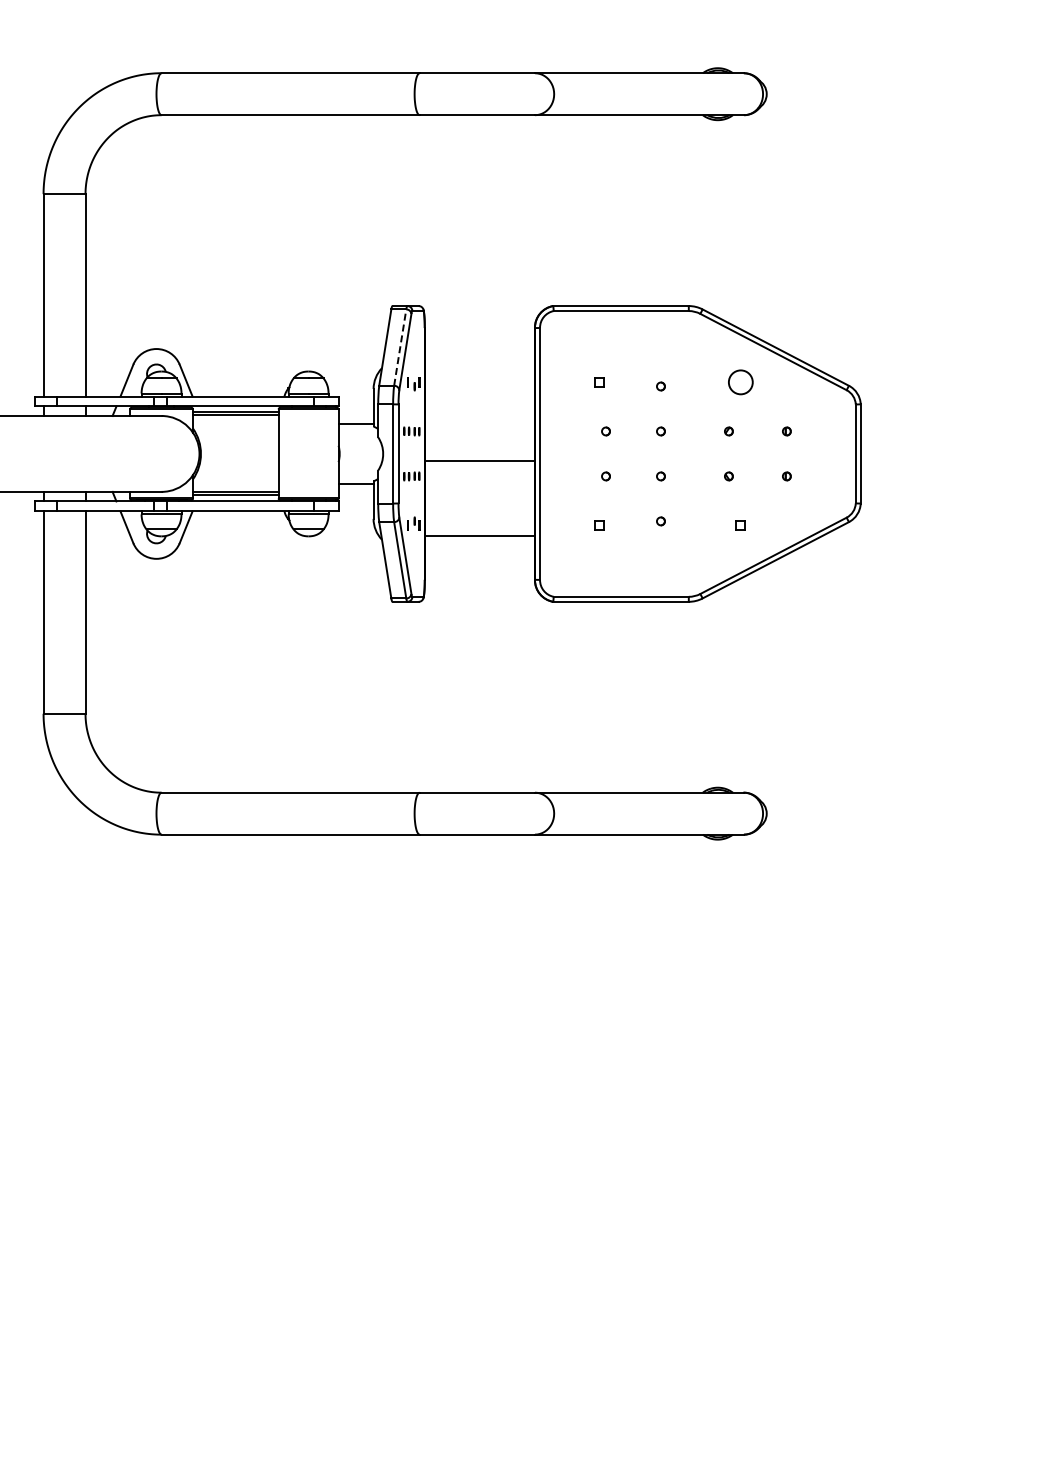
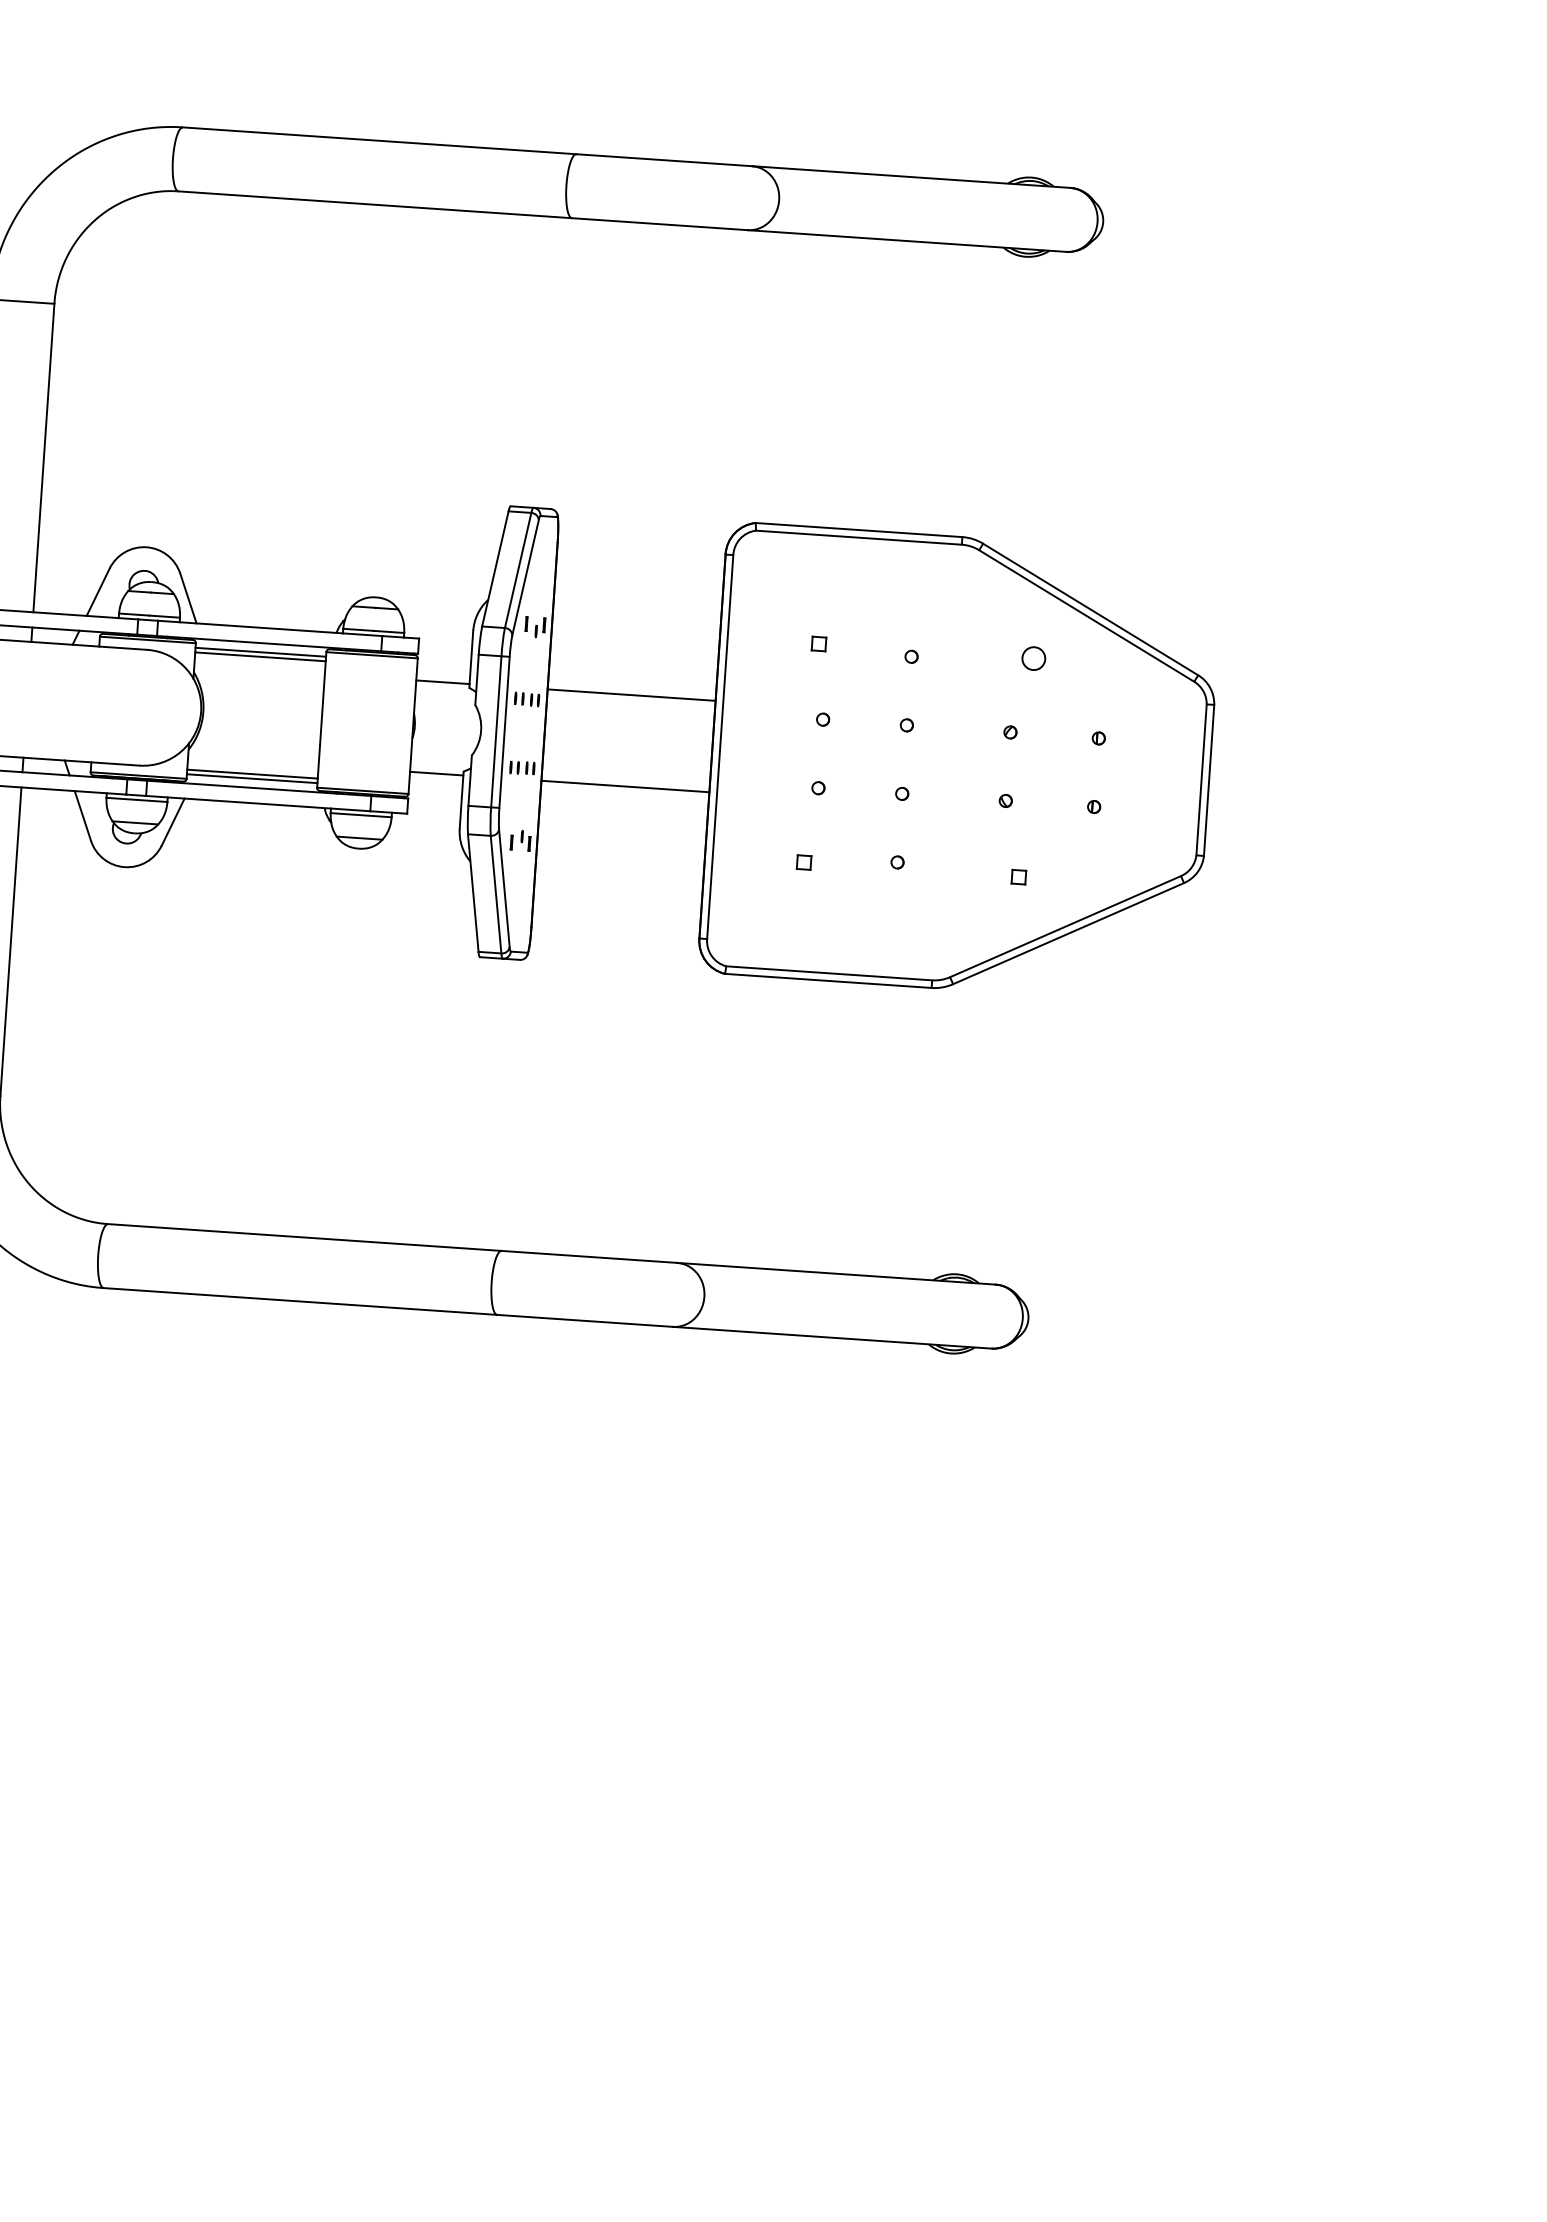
line: (400, 347) -> (518, 570), dashed -> solid
circle: (740, 381) -> (1033, 657), size x0.62
line: (479, 460) -> (631, 694), moved
line: (479, 535) -> (624, 785), moved

